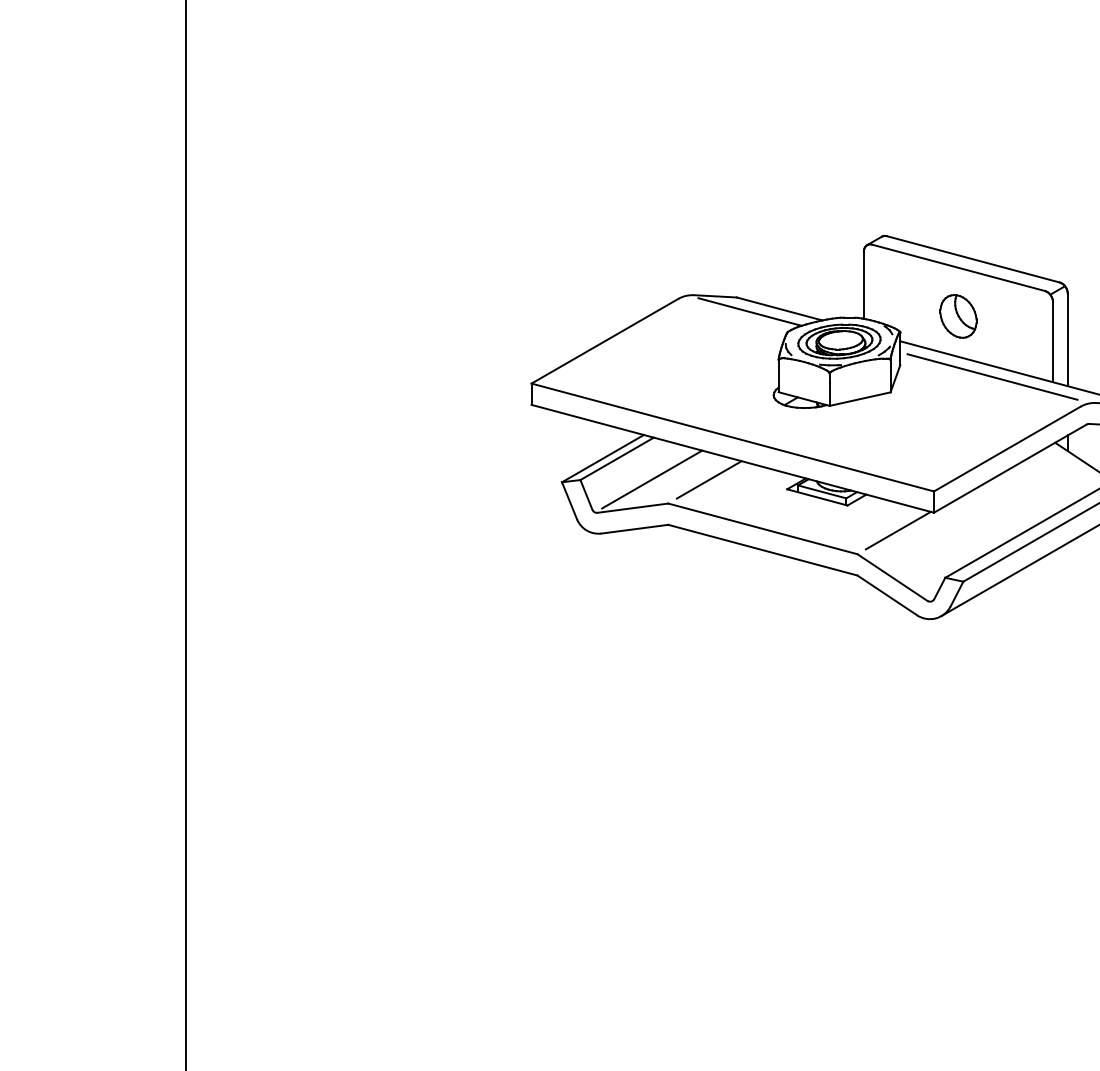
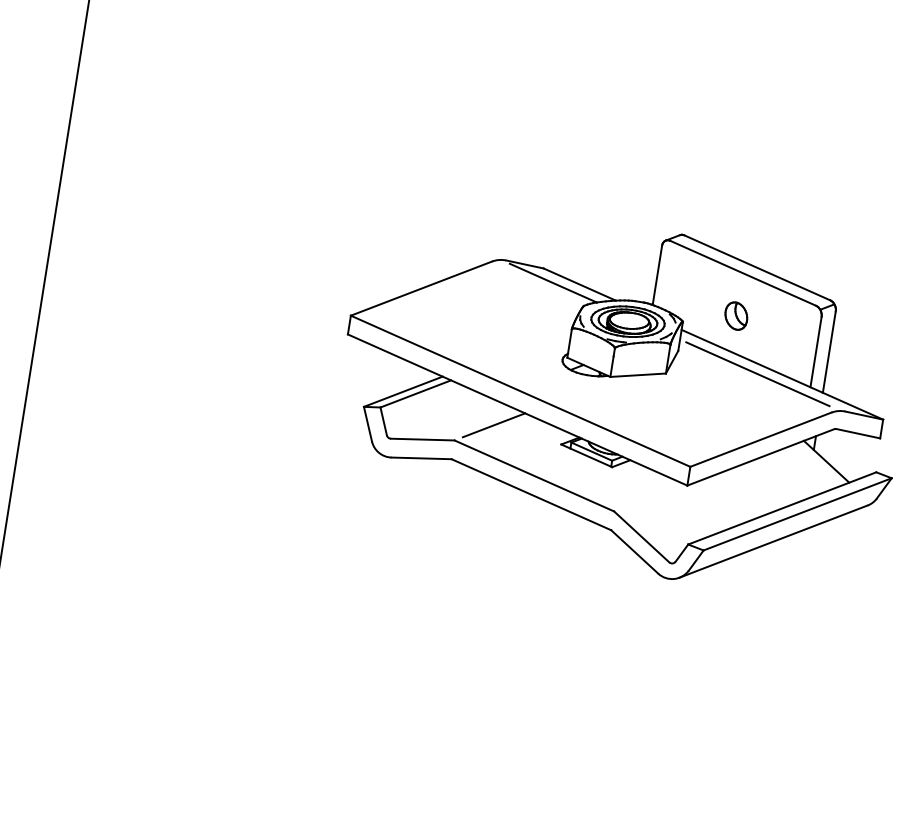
part: (958, 316) -> (736, 316), size x0.7
line: (652, 479) -> (444, 417), removed
line: (897, 530) -> (652, 496), removed

